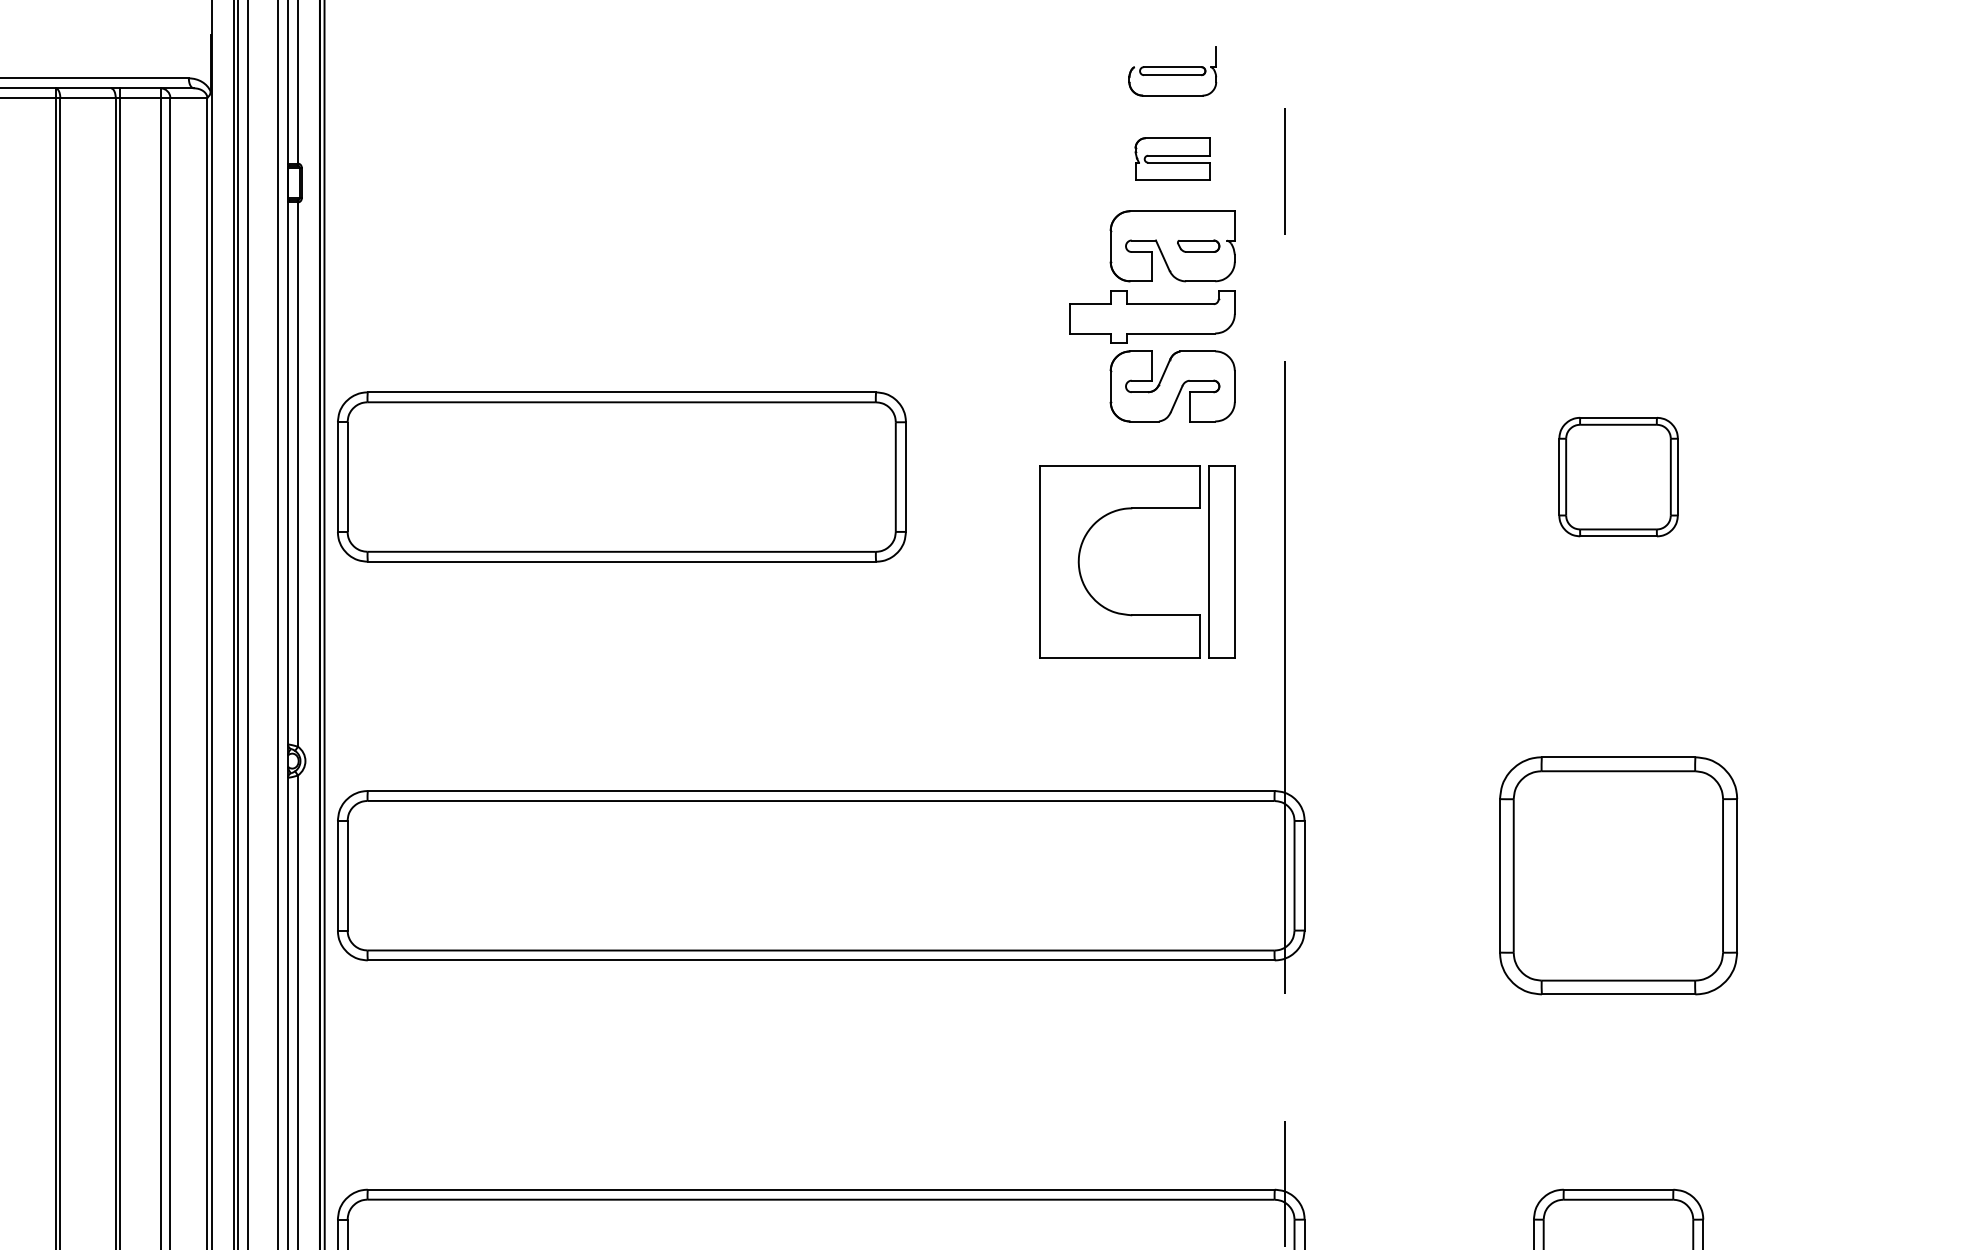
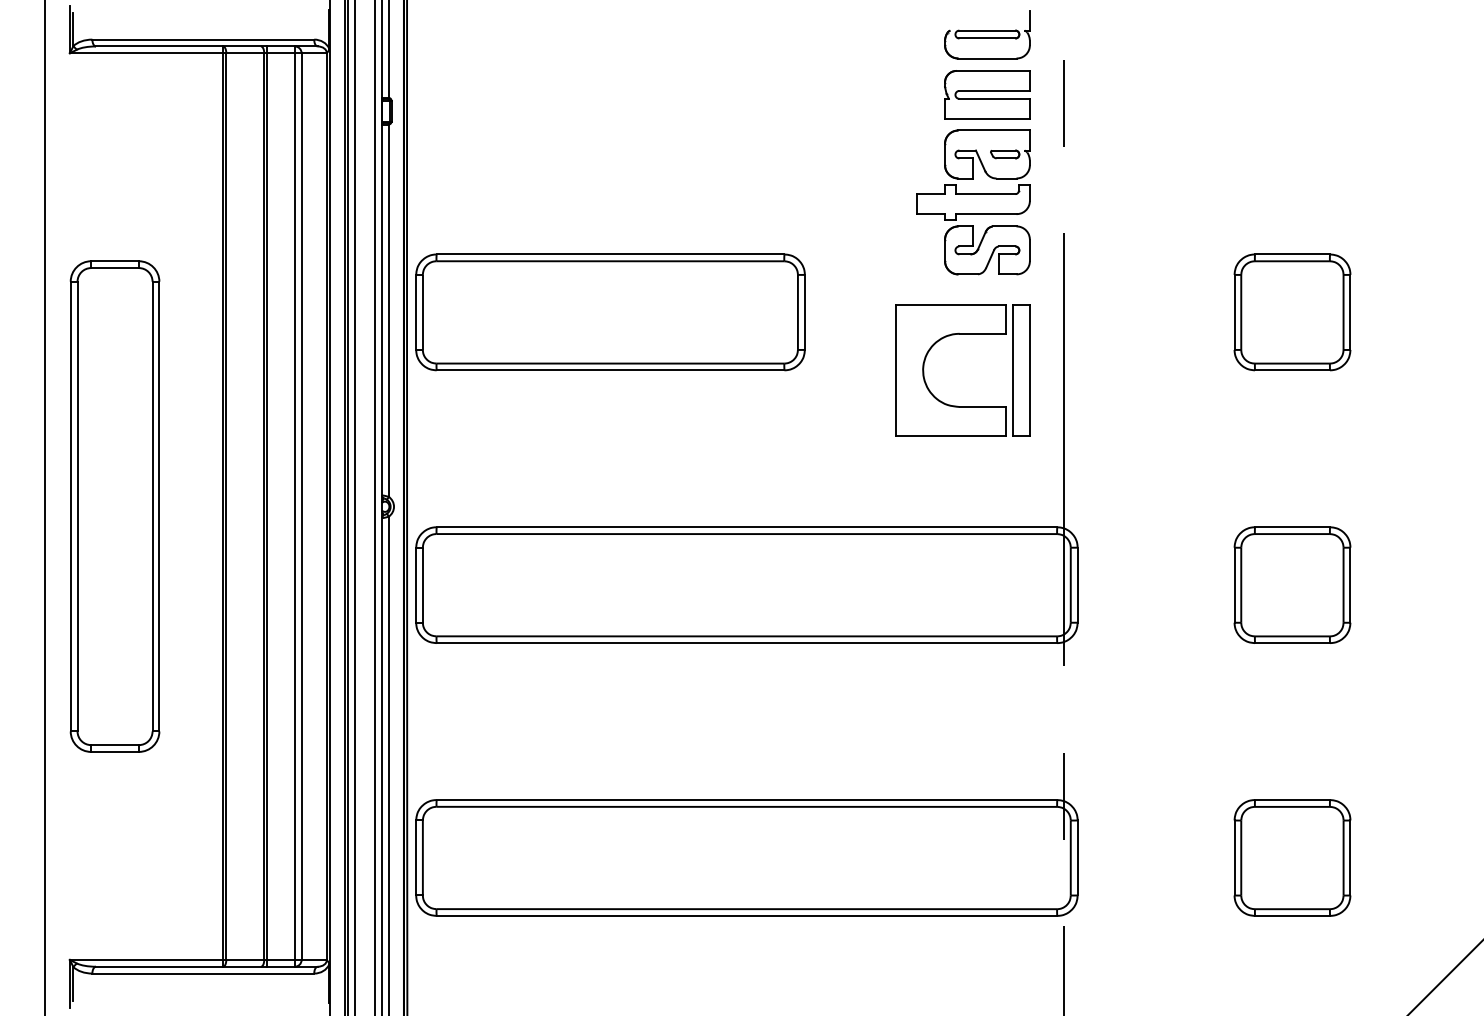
part: (1172, 70) -> (987, 34), size x1.43
part: (1172, 158) -> (987, 94), size x1.67
part: (1618, 477) -> (1292, 312), size x1.43
part: (1618, 874) -> (1292, 584), size x0.71

